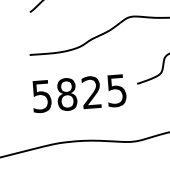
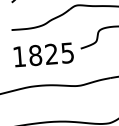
text: (42, 96) -> (19, 56), 5825 -> 1825

